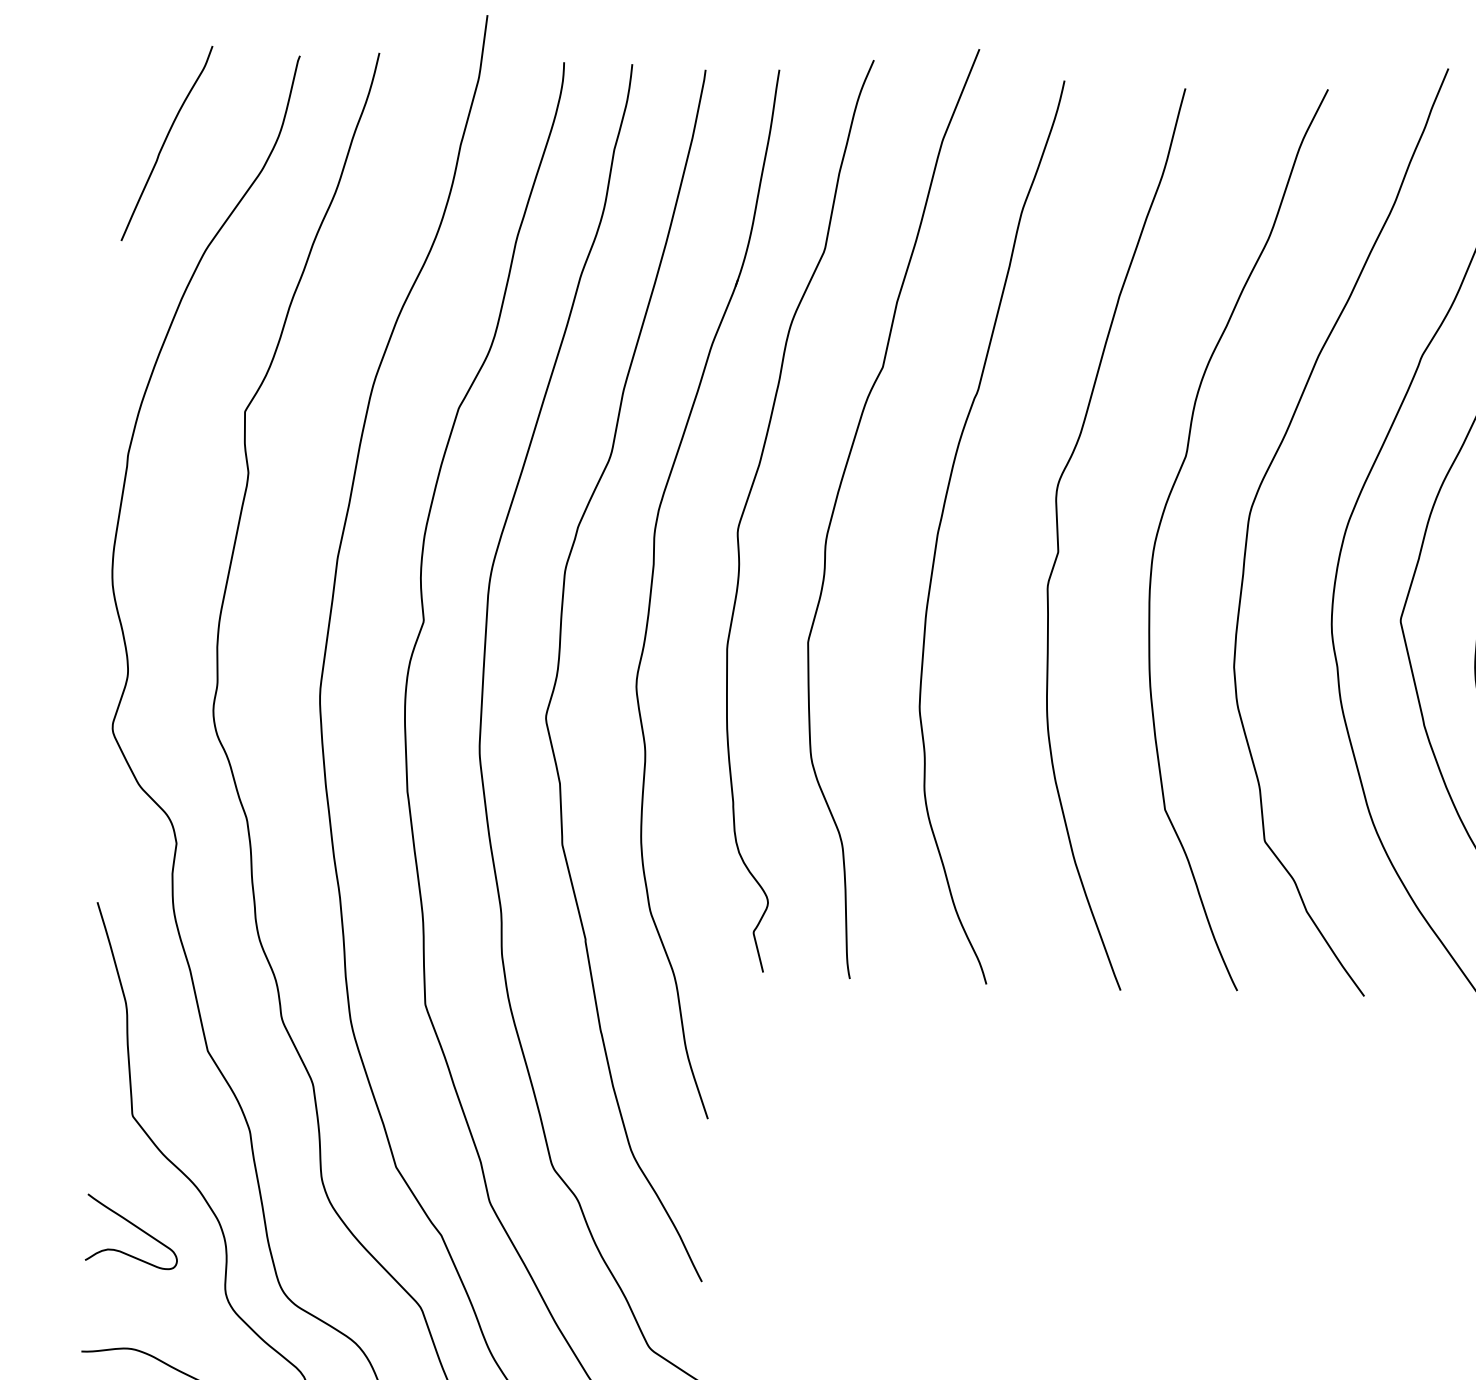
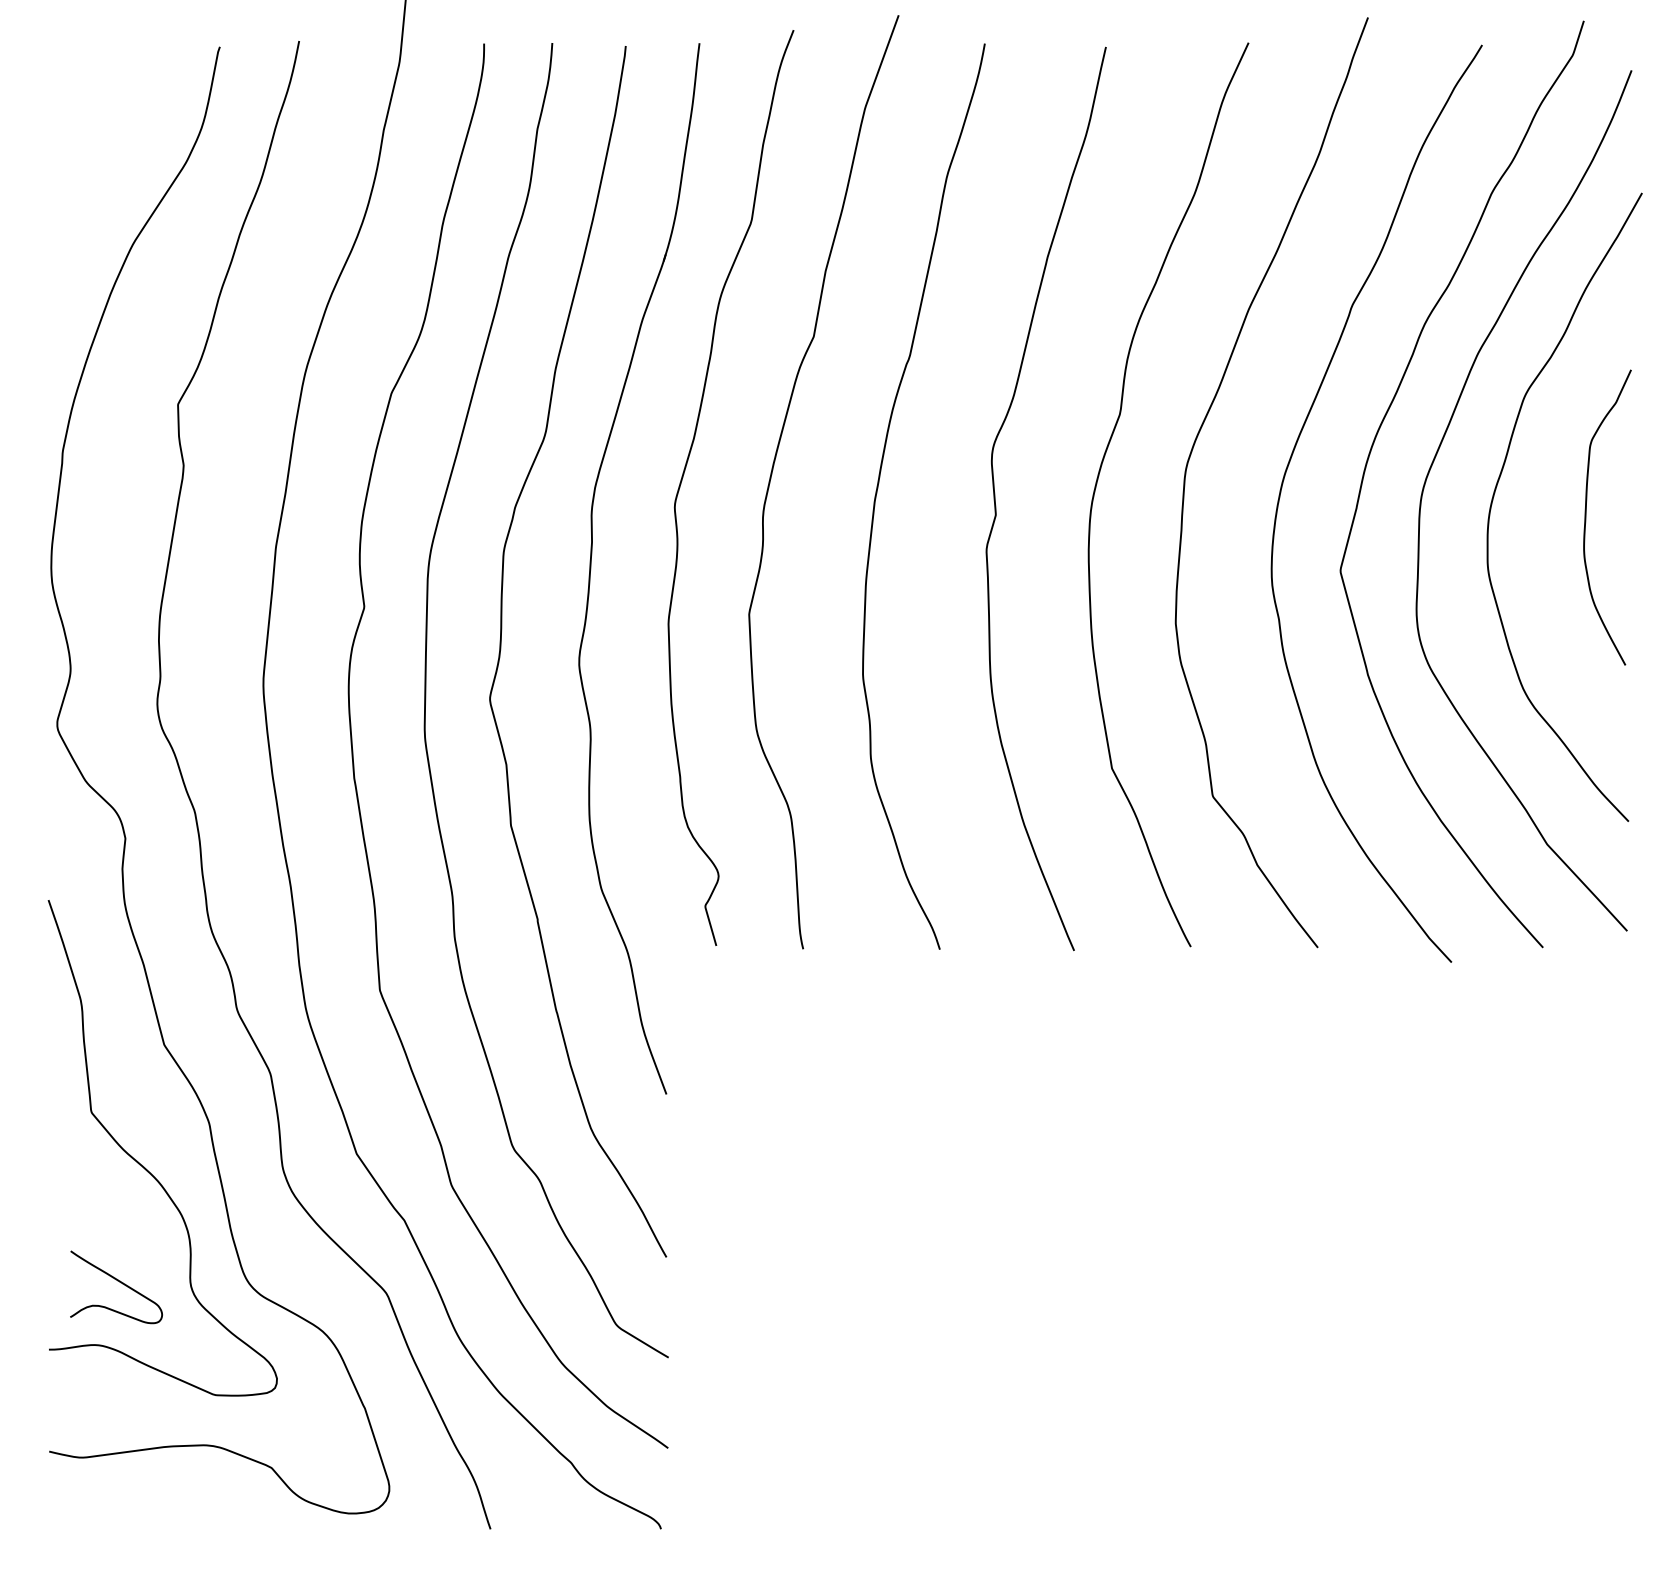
curve: (165, 143) -> (88, 139), removed
curve: (135, 1227) -> (119, 1282), moved

